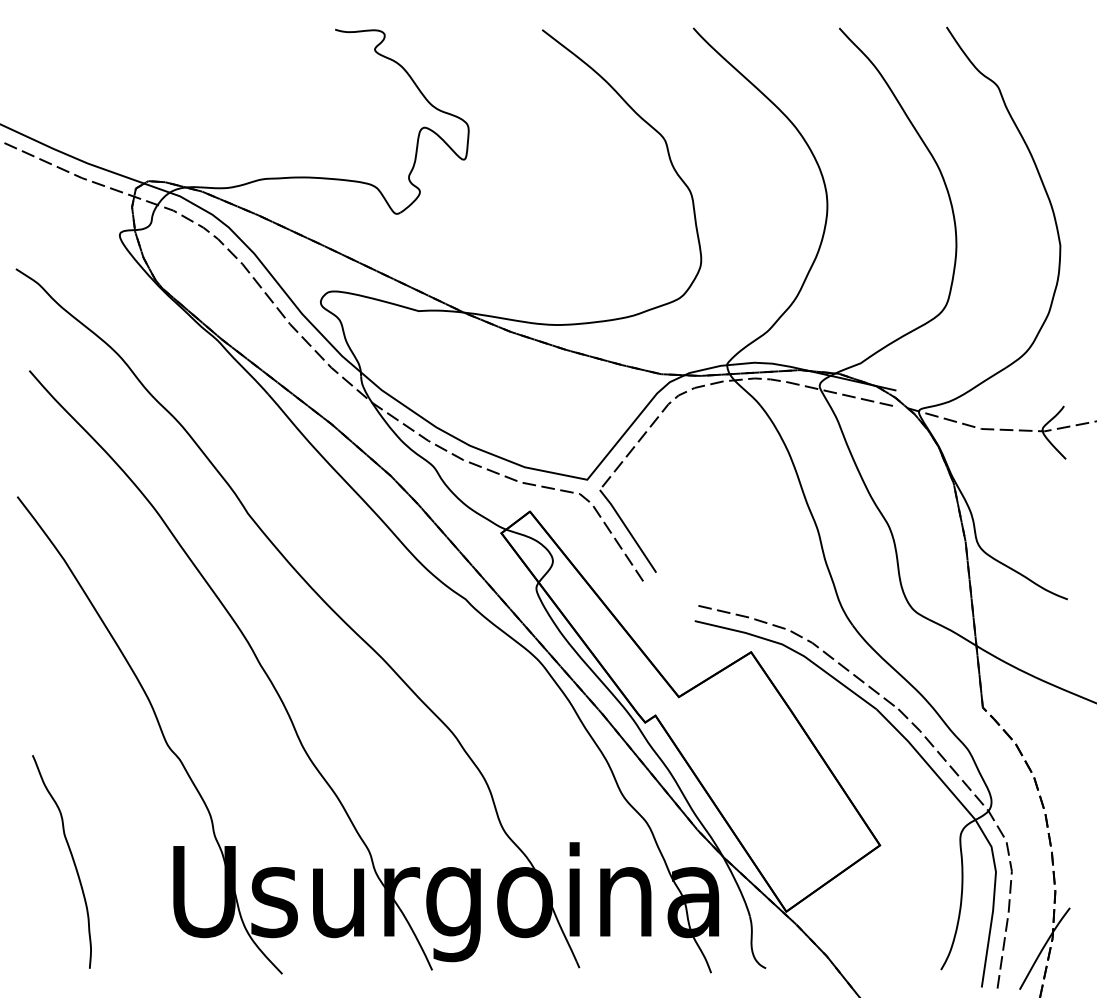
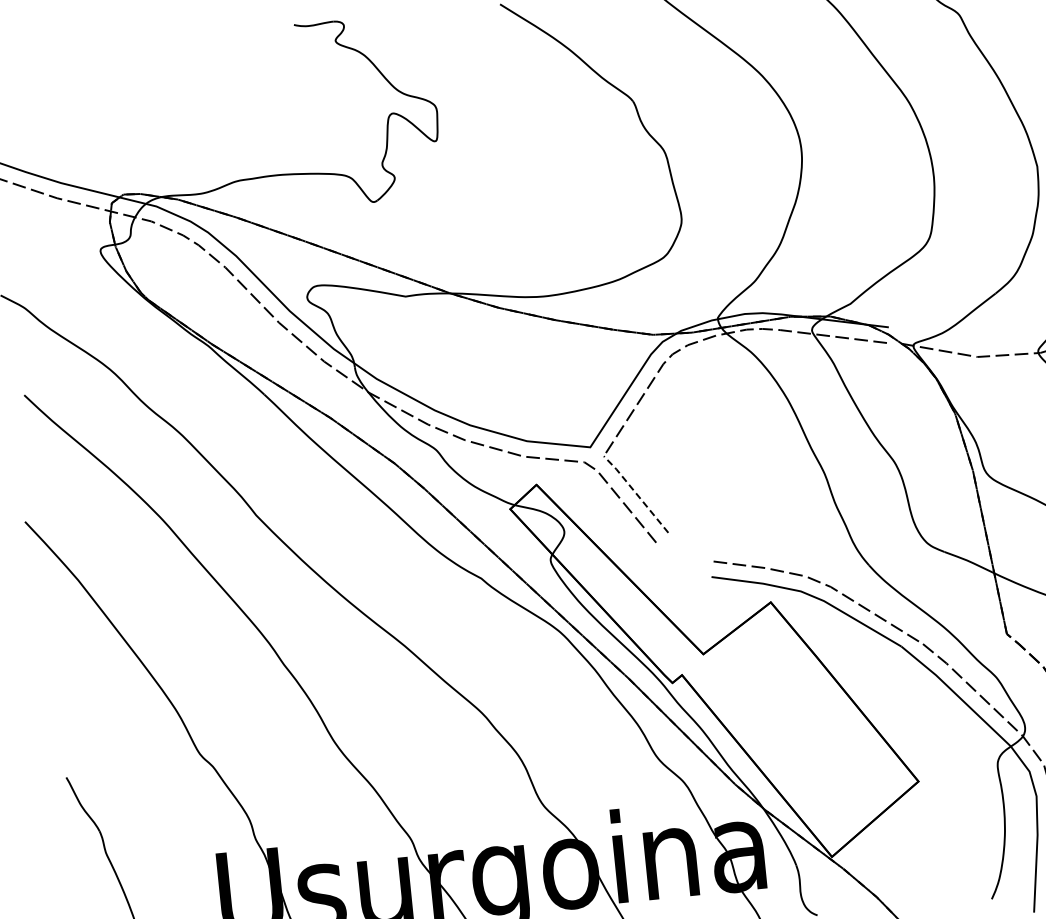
line: (628, 530) -> (636, 493), solid -> dashed

